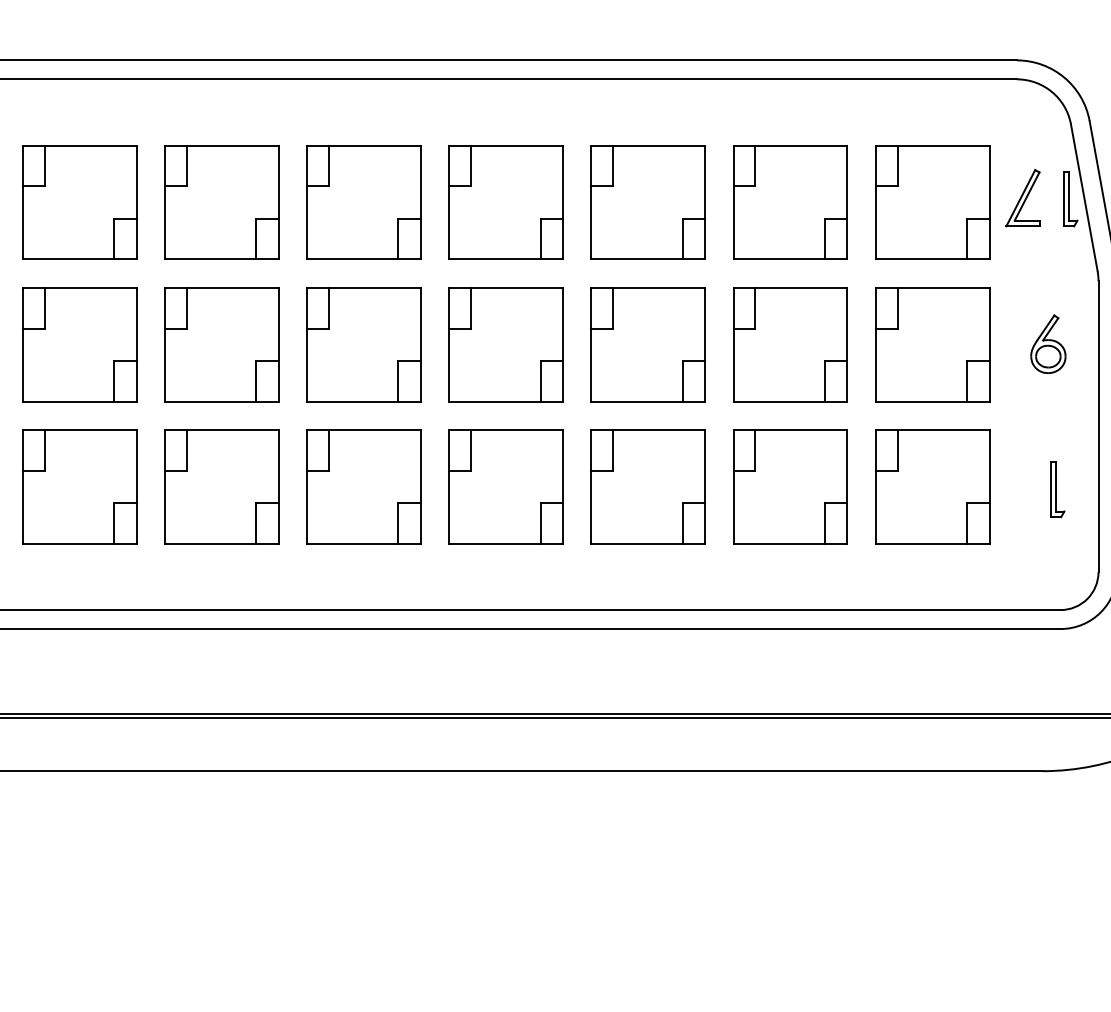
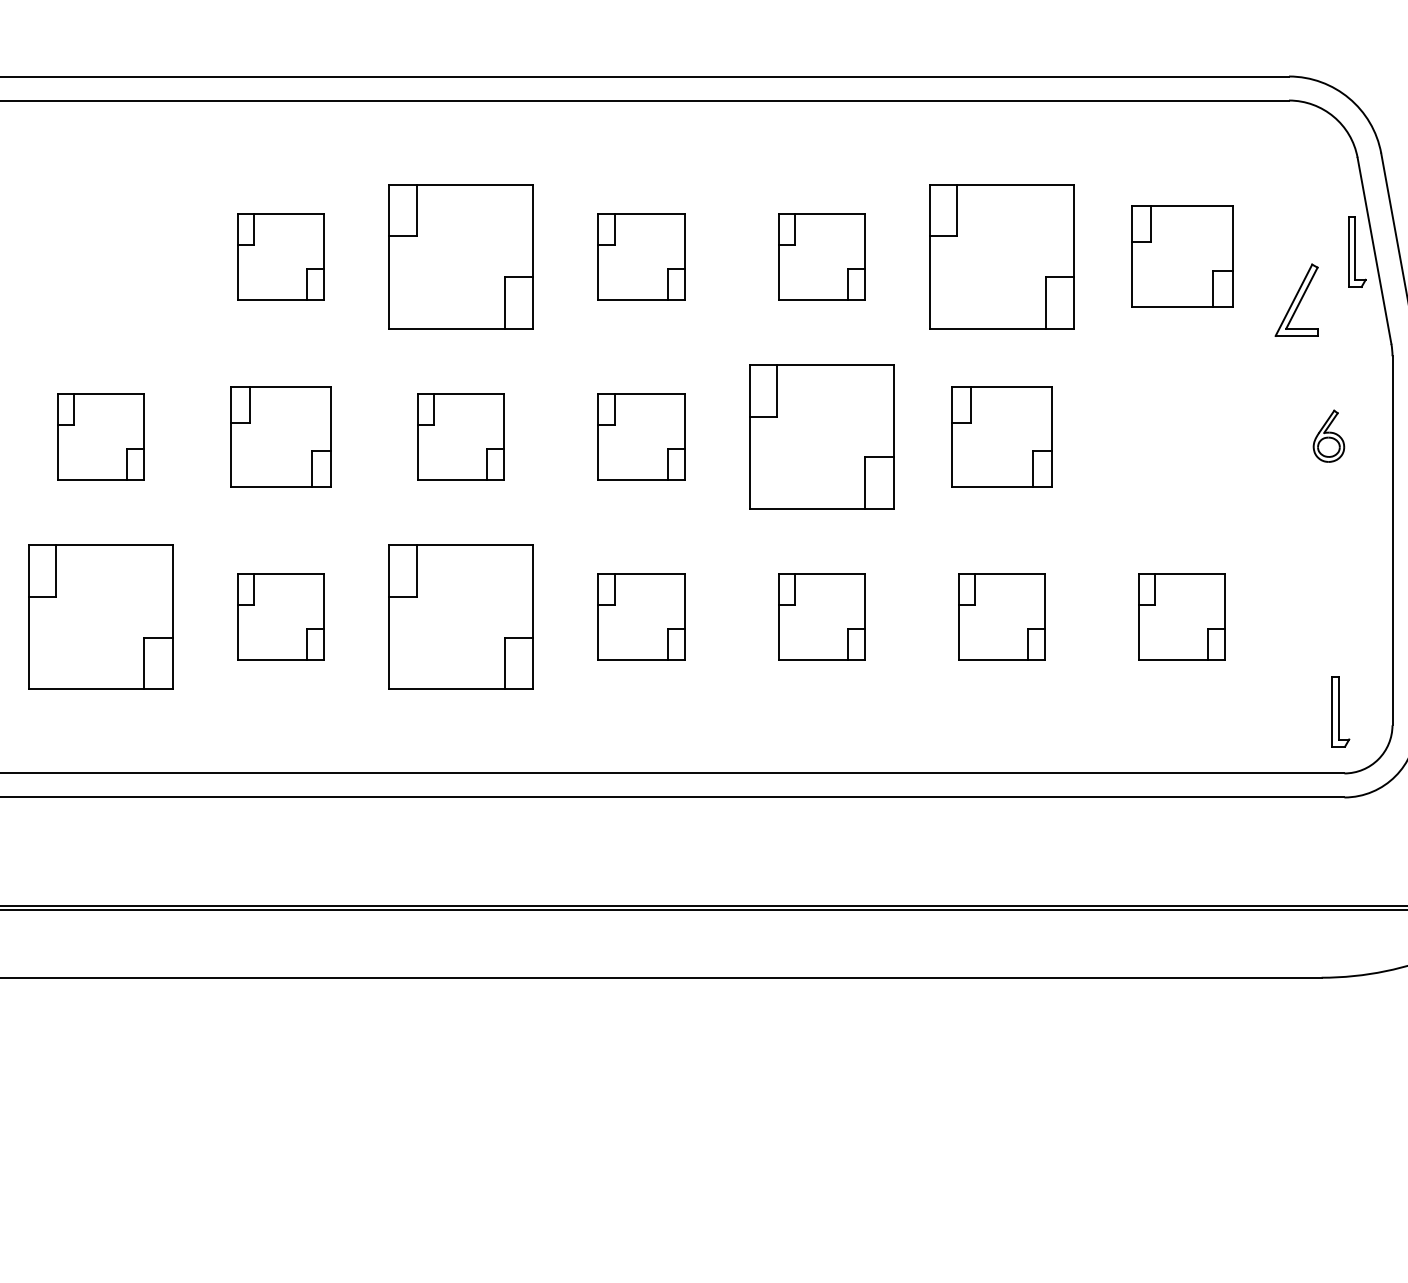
part: (1022, 197) -> (1296, 299), moved
part: (79, 202) -> (100, 256), removed
part: (221, 202) -> (280, 256), size x0.6
part: (506, 202) -> (641, 256), size x0.6
part: (648, 202) -> (821, 256), size x0.6
part: (932, 202) -> (1181, 256), size x0.7
part: (1048, 343) -> (1328, 435), size x0.7
part: (79, 344) -> (100, 436), size x0.6
part: (221, 344) -> (280, 436), size x0.7
part: (363, 344) -> (460, 436), size x0.6
part: (506, 344) -> (641, 436), size x0.6
part: (790, 344) -> (1001, 436), size x0.7
part: (932, 344) -> (1181, 436), removed
part: (221, 486) -> (280, 616), size x0.6
part: (506, 486) -> (641, 616), size x0.6
part: (648, 486) -> (821, 616), size x0.6
part: (790, 486) -> (1001, 616), size x0.6
part: (932, 486) -> (1181, 616), size x0.6
part: (1057, 489) -> (1340, 711), moved

